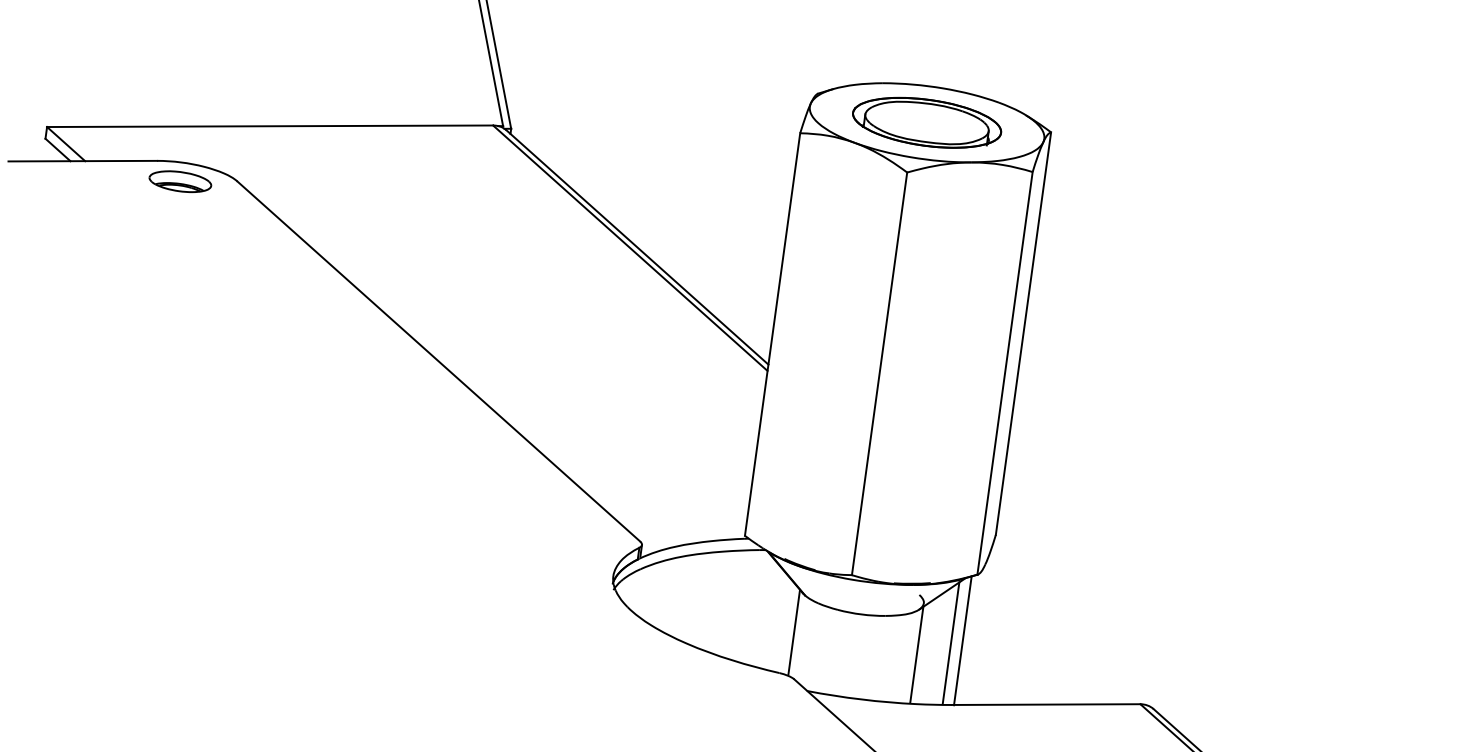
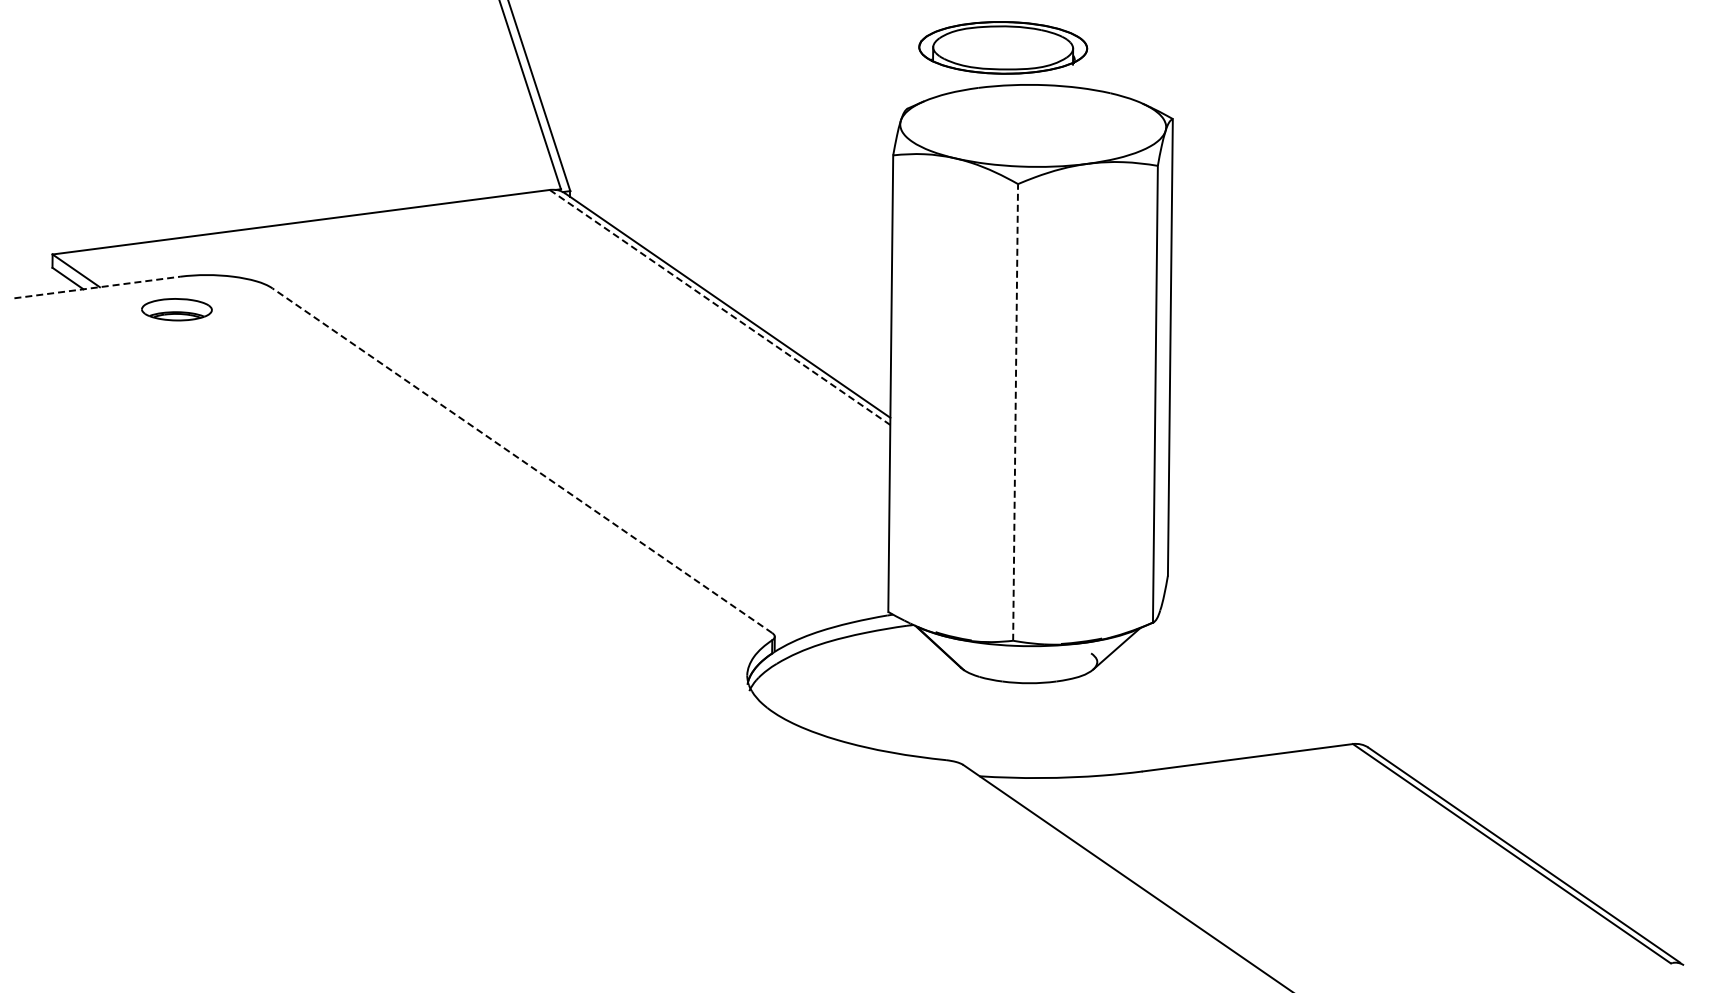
part: (927, 122) -> (1003, 47), moved
line: (83, 161) -> (97, 287), solid -> dashed
part: (180, 181) -> (176, 309), moved
line: (630, 248) -> (720, 307), solid -> dashed
line: (438, 361) -> (522, 460), solid -> dashed
line: (879, 373) -> (1015, 411), solid -> dashed
line: (793, 632) -> (956, 712), removed
line: (962, 640) -> (1145, 698), removed
line: (950, 642) -> (1132, 702), removed
line: (916, 654) -> (1096, 720), removed

